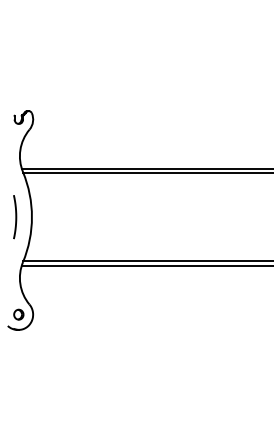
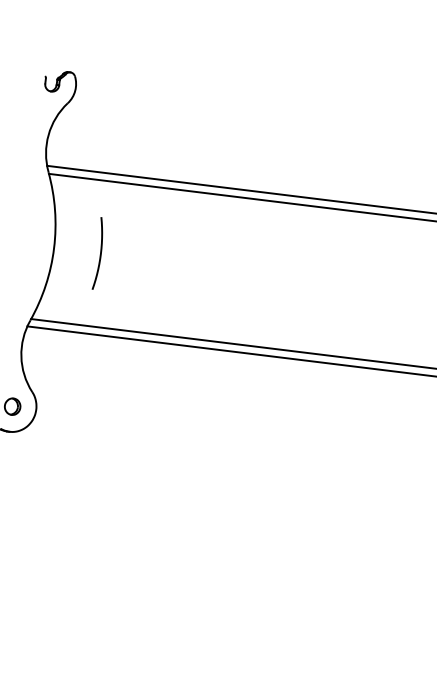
curve: (15, 217) -> (99, 254), moved

